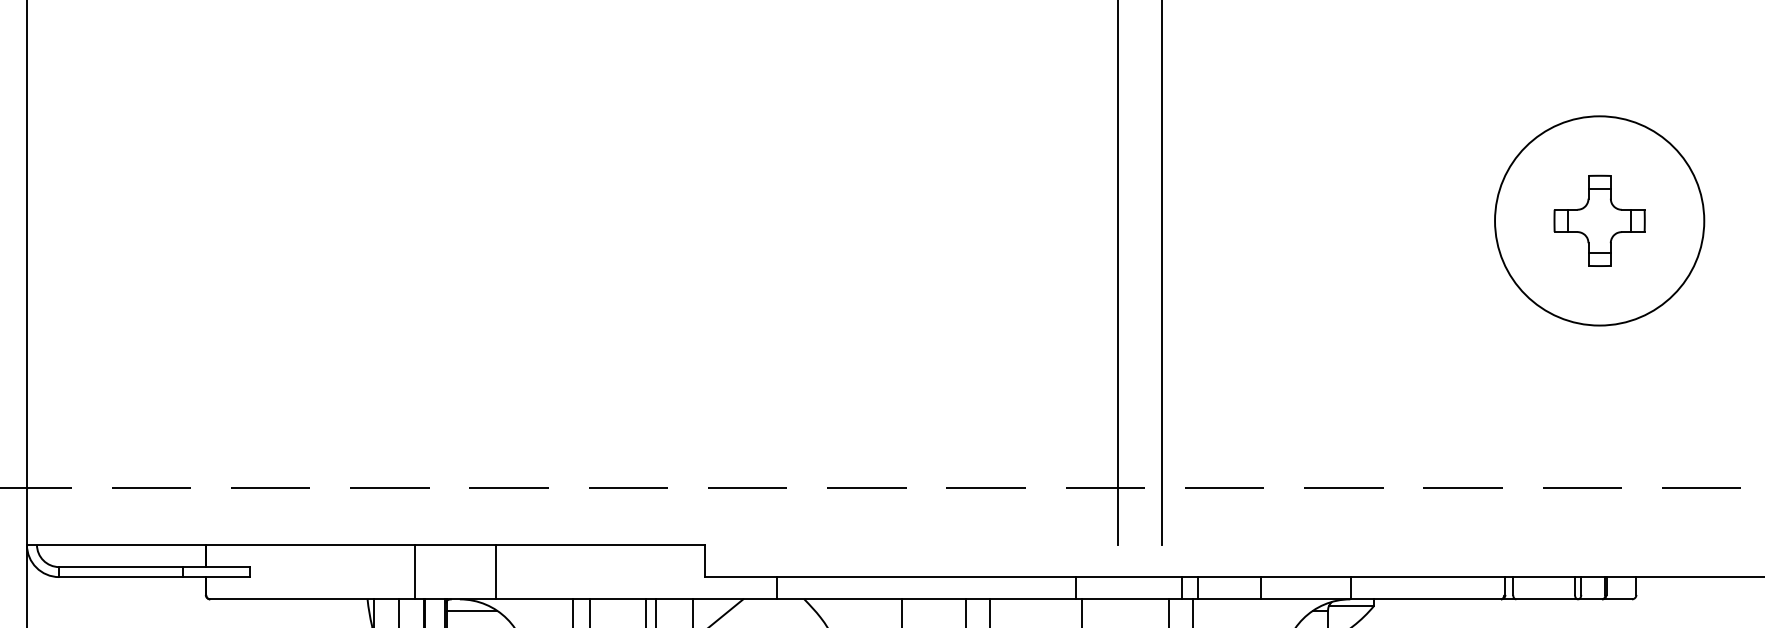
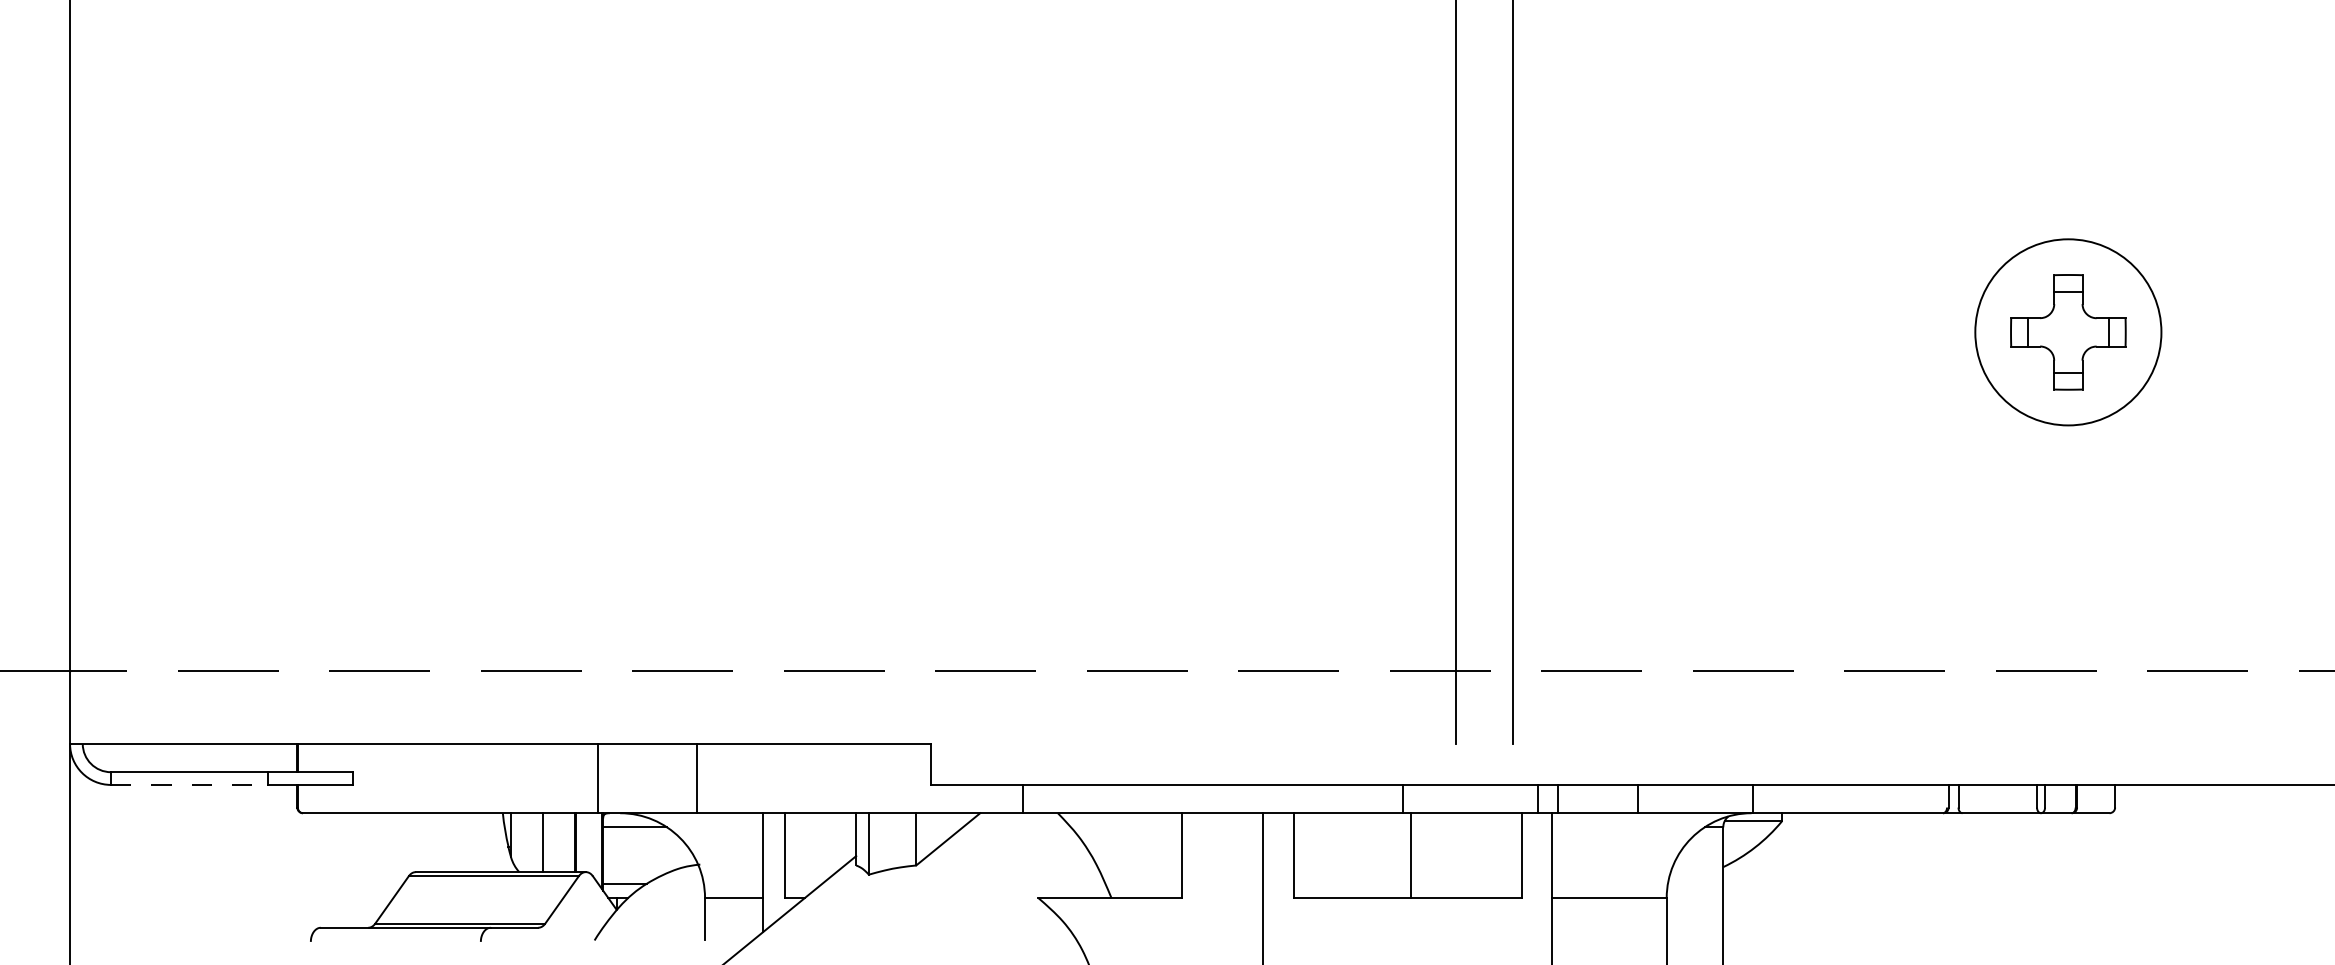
circle: (1599, 221) -> (2068, 332), size x0.7
line: (414, 572) -> (597, 778), moved
line: (496, 572) -> (696, 778), moved
line: (121, 576) -> (190, 784), solid -> dashed

